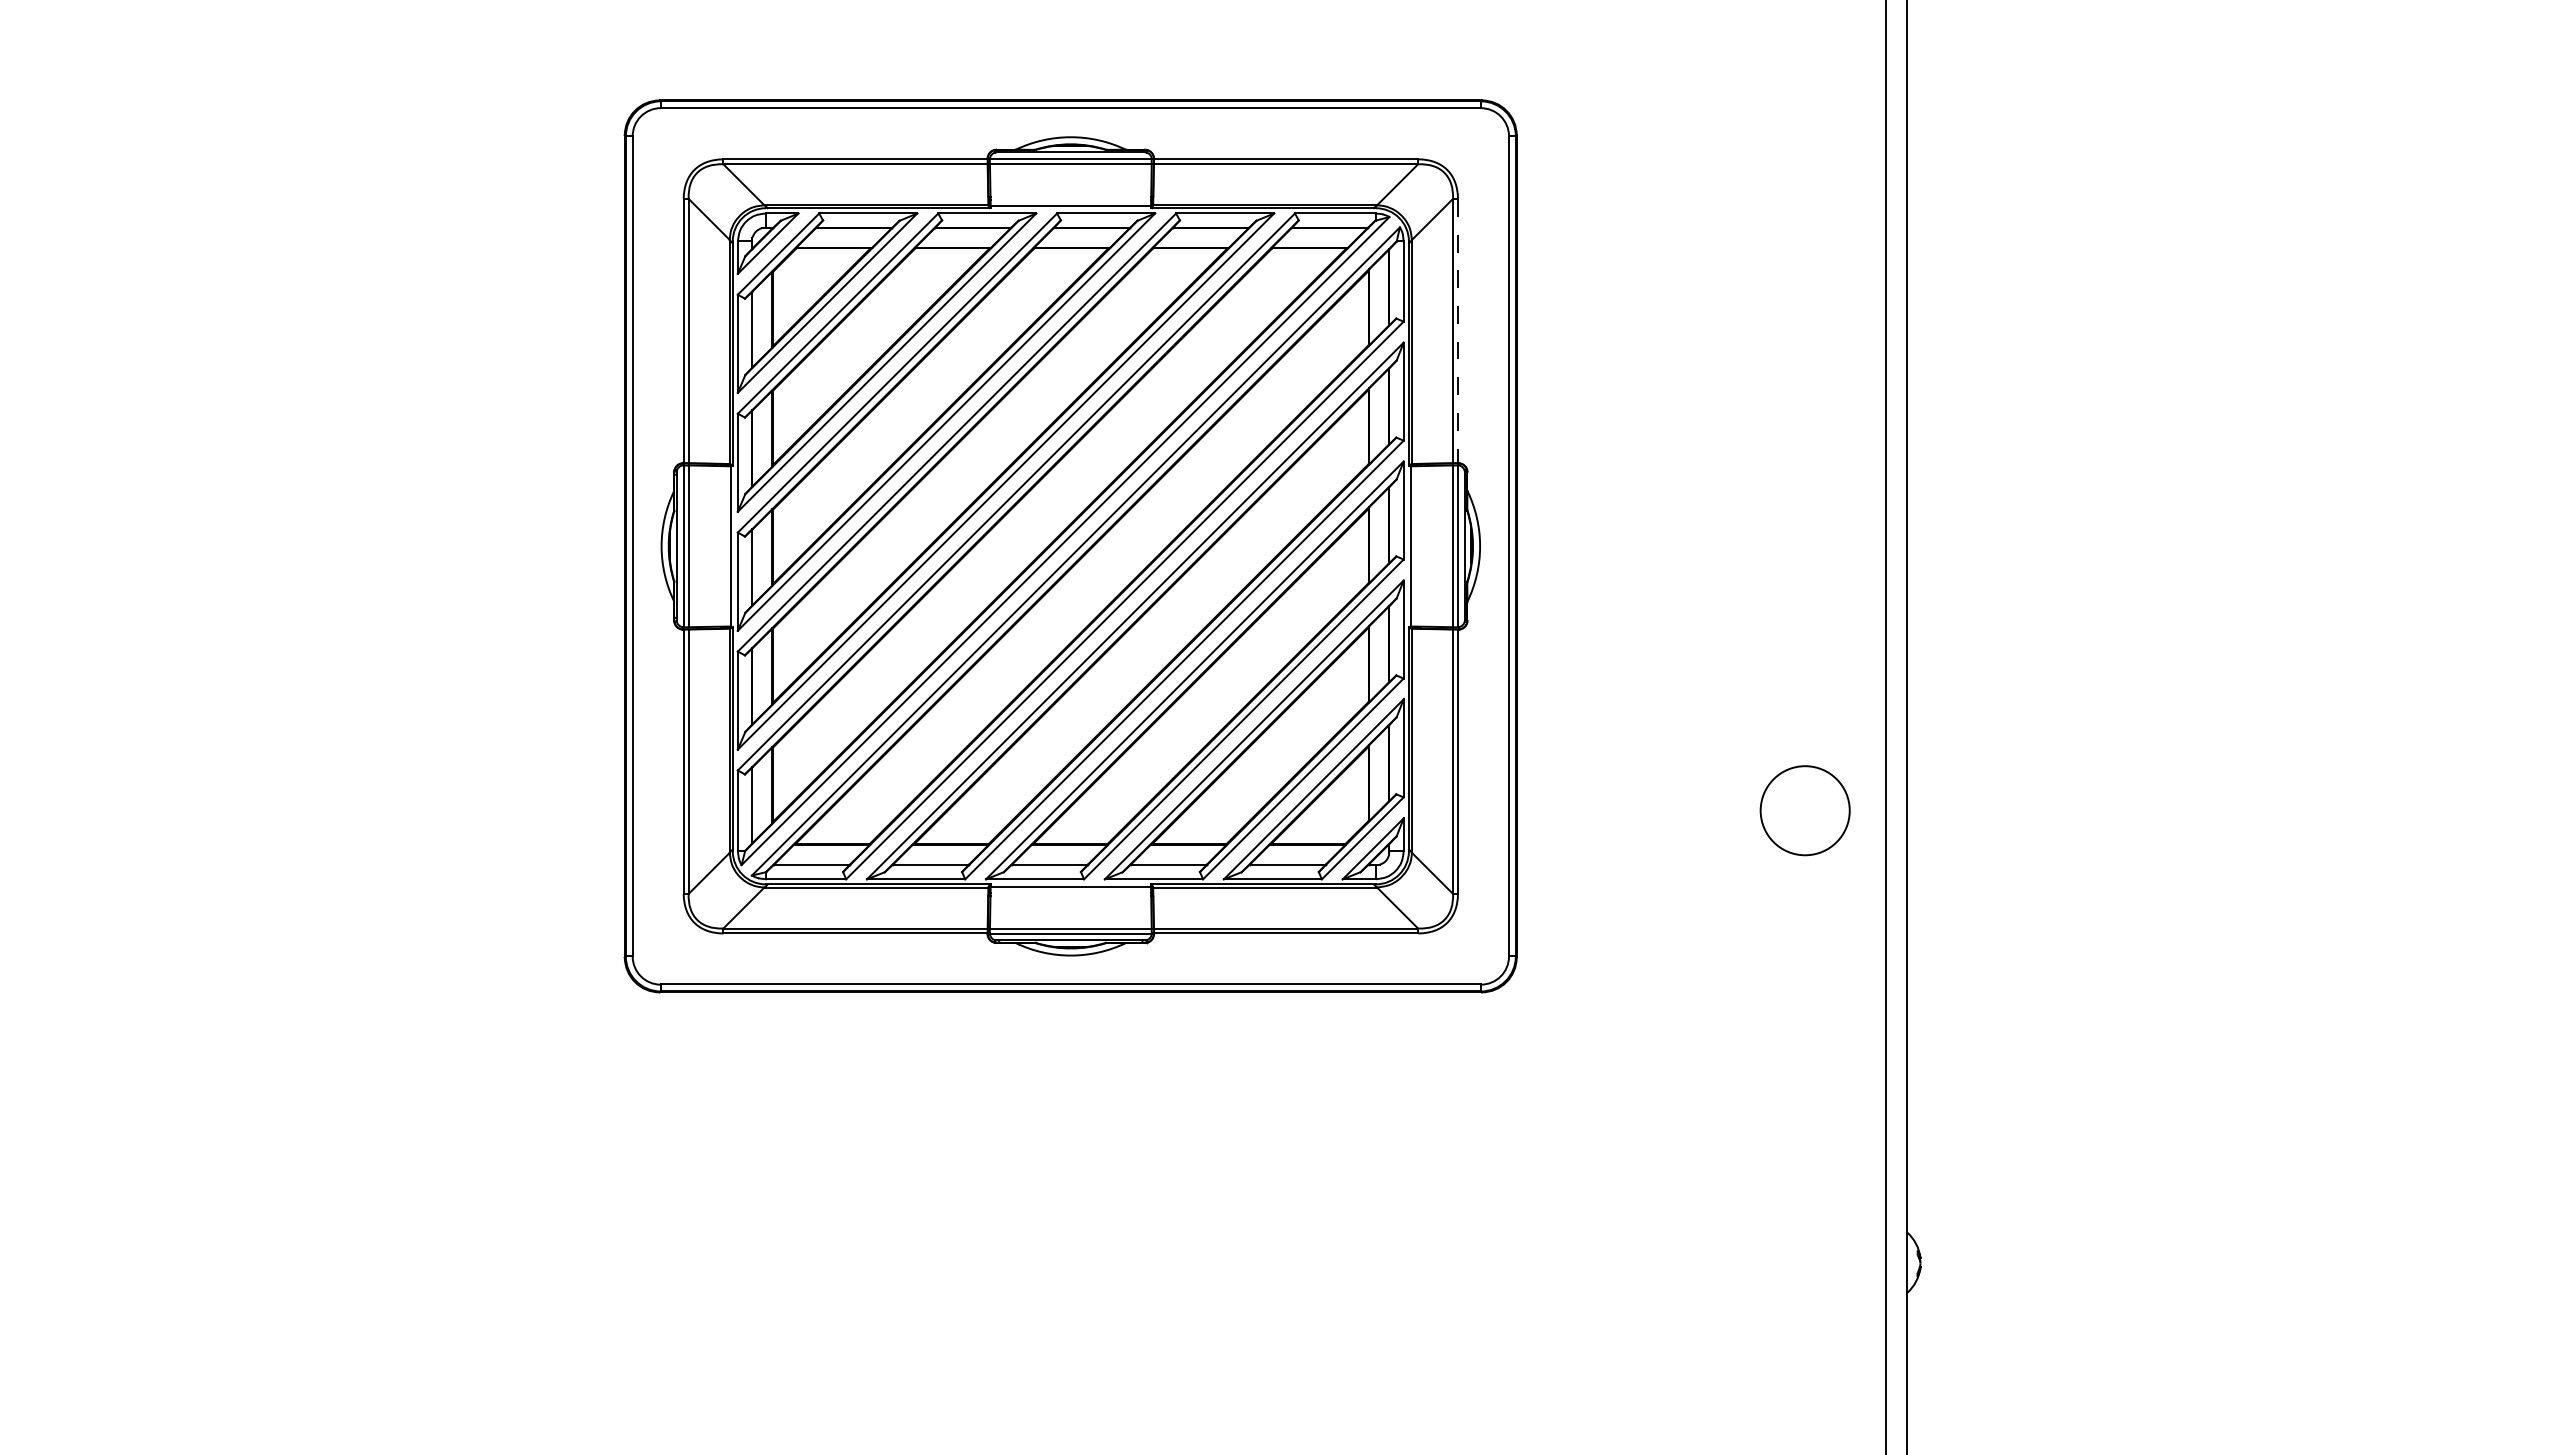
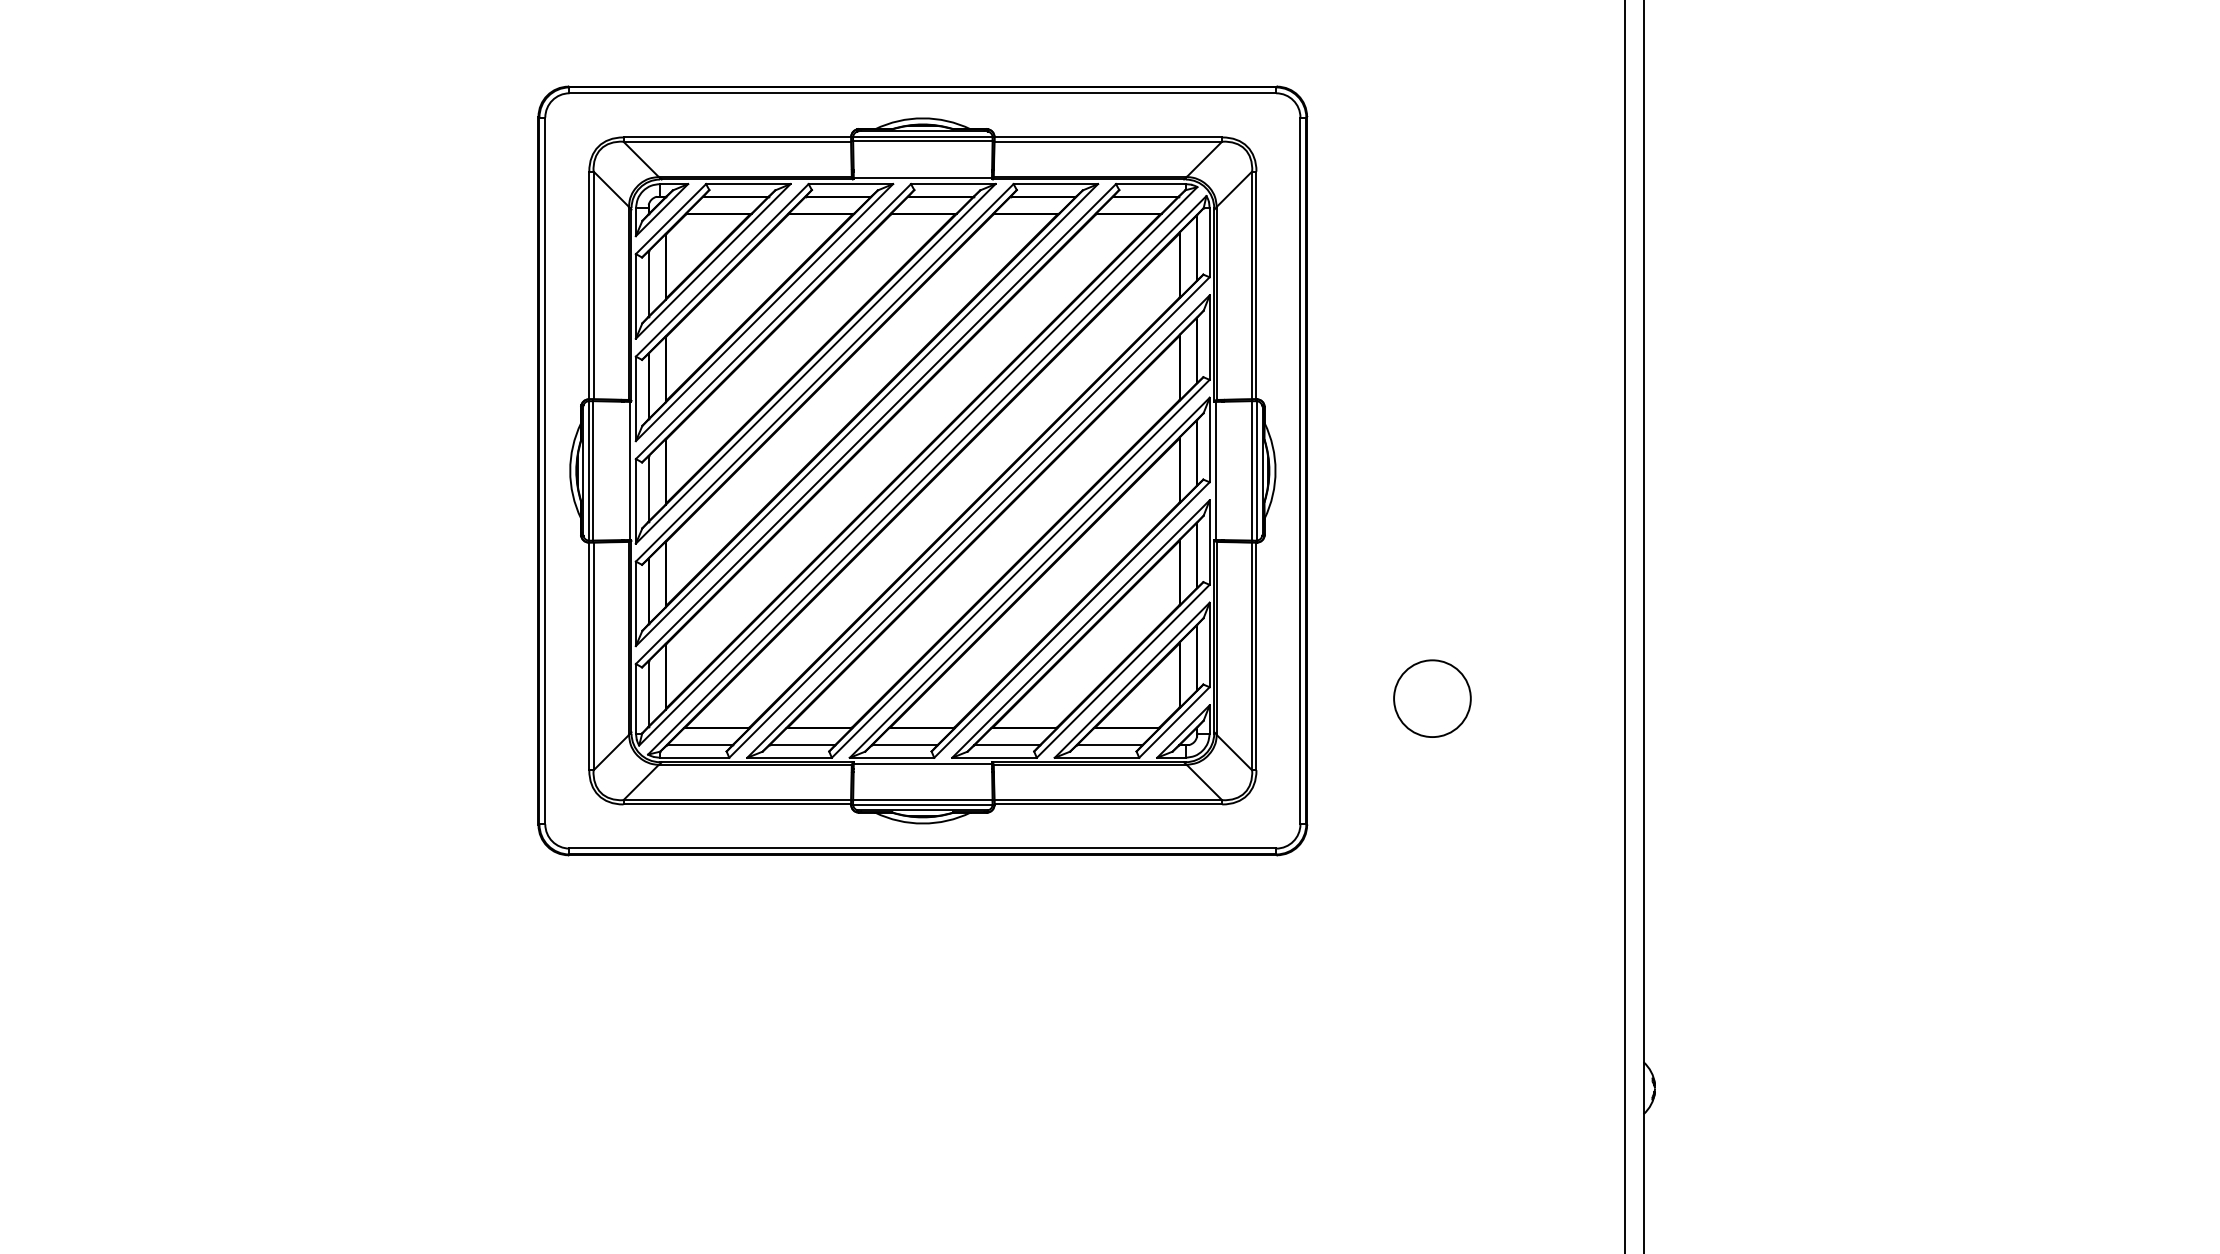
line: (1457, 331) -> (1256, 285), dashed -> solid
circle: (1804, 810) -> (1431, 698), moved

